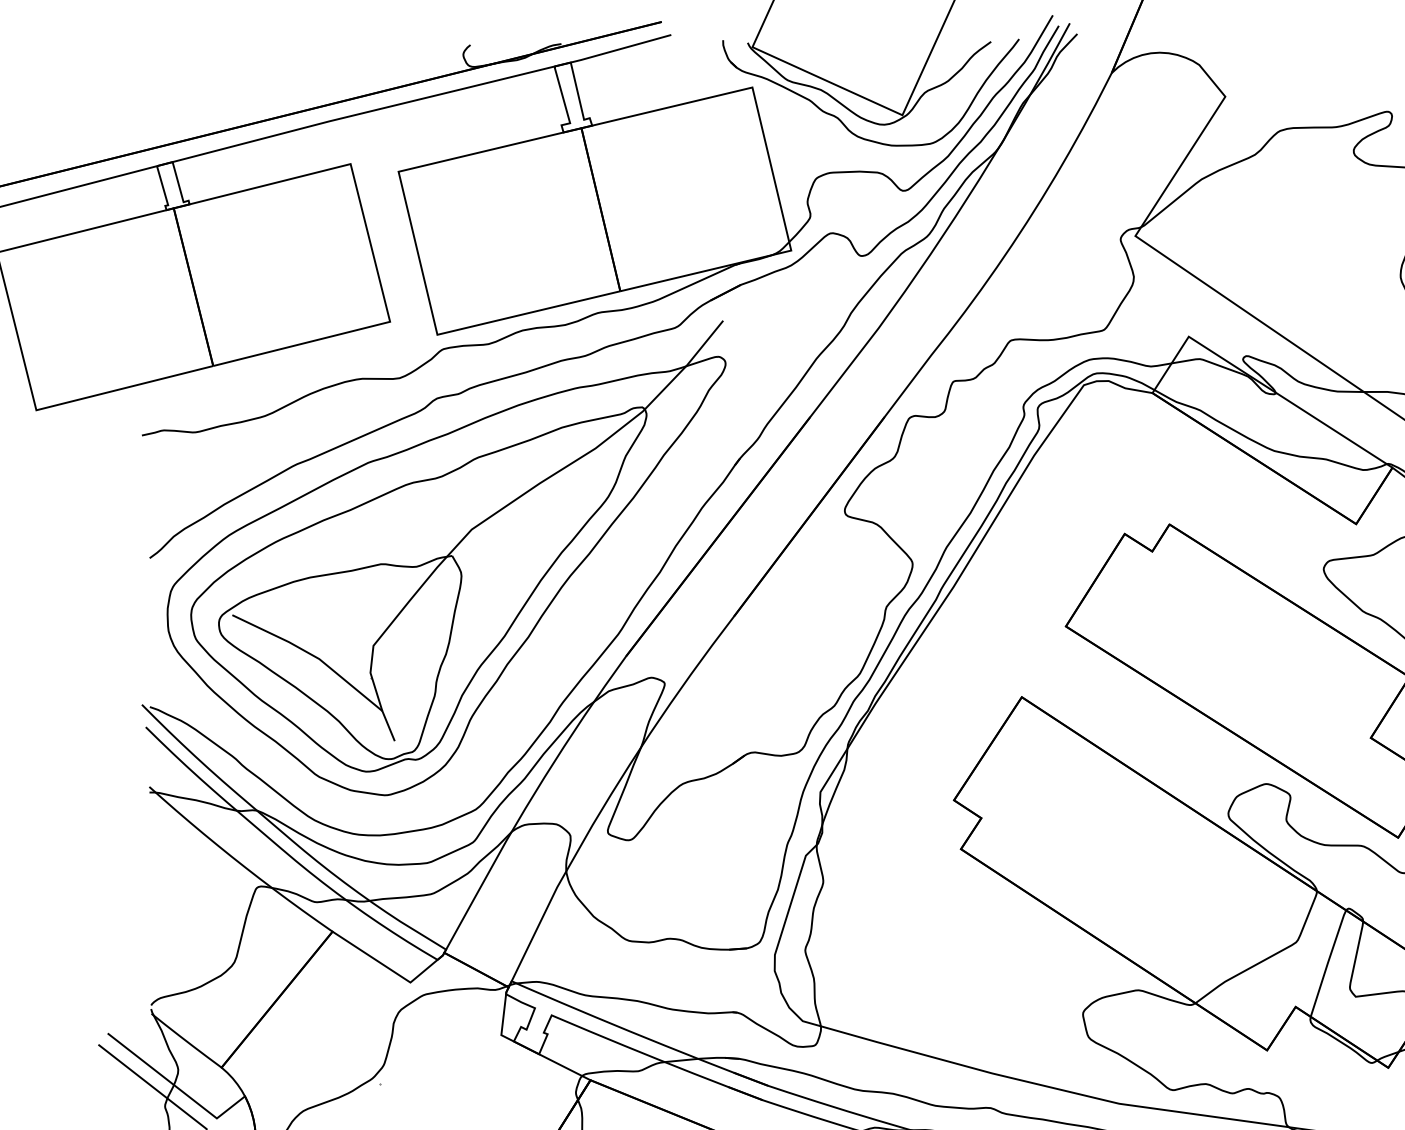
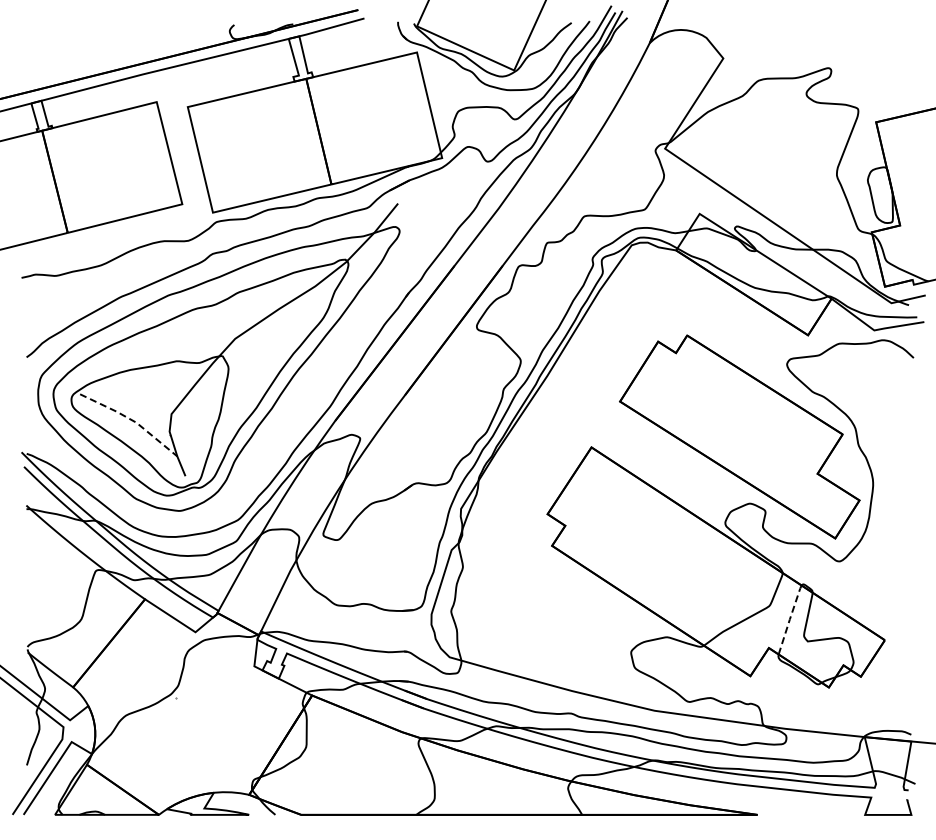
line: (313, 655) -> (132, 420), solid -> dashed
line: (1327, 962) -> (789, 619), solid -> dashed

